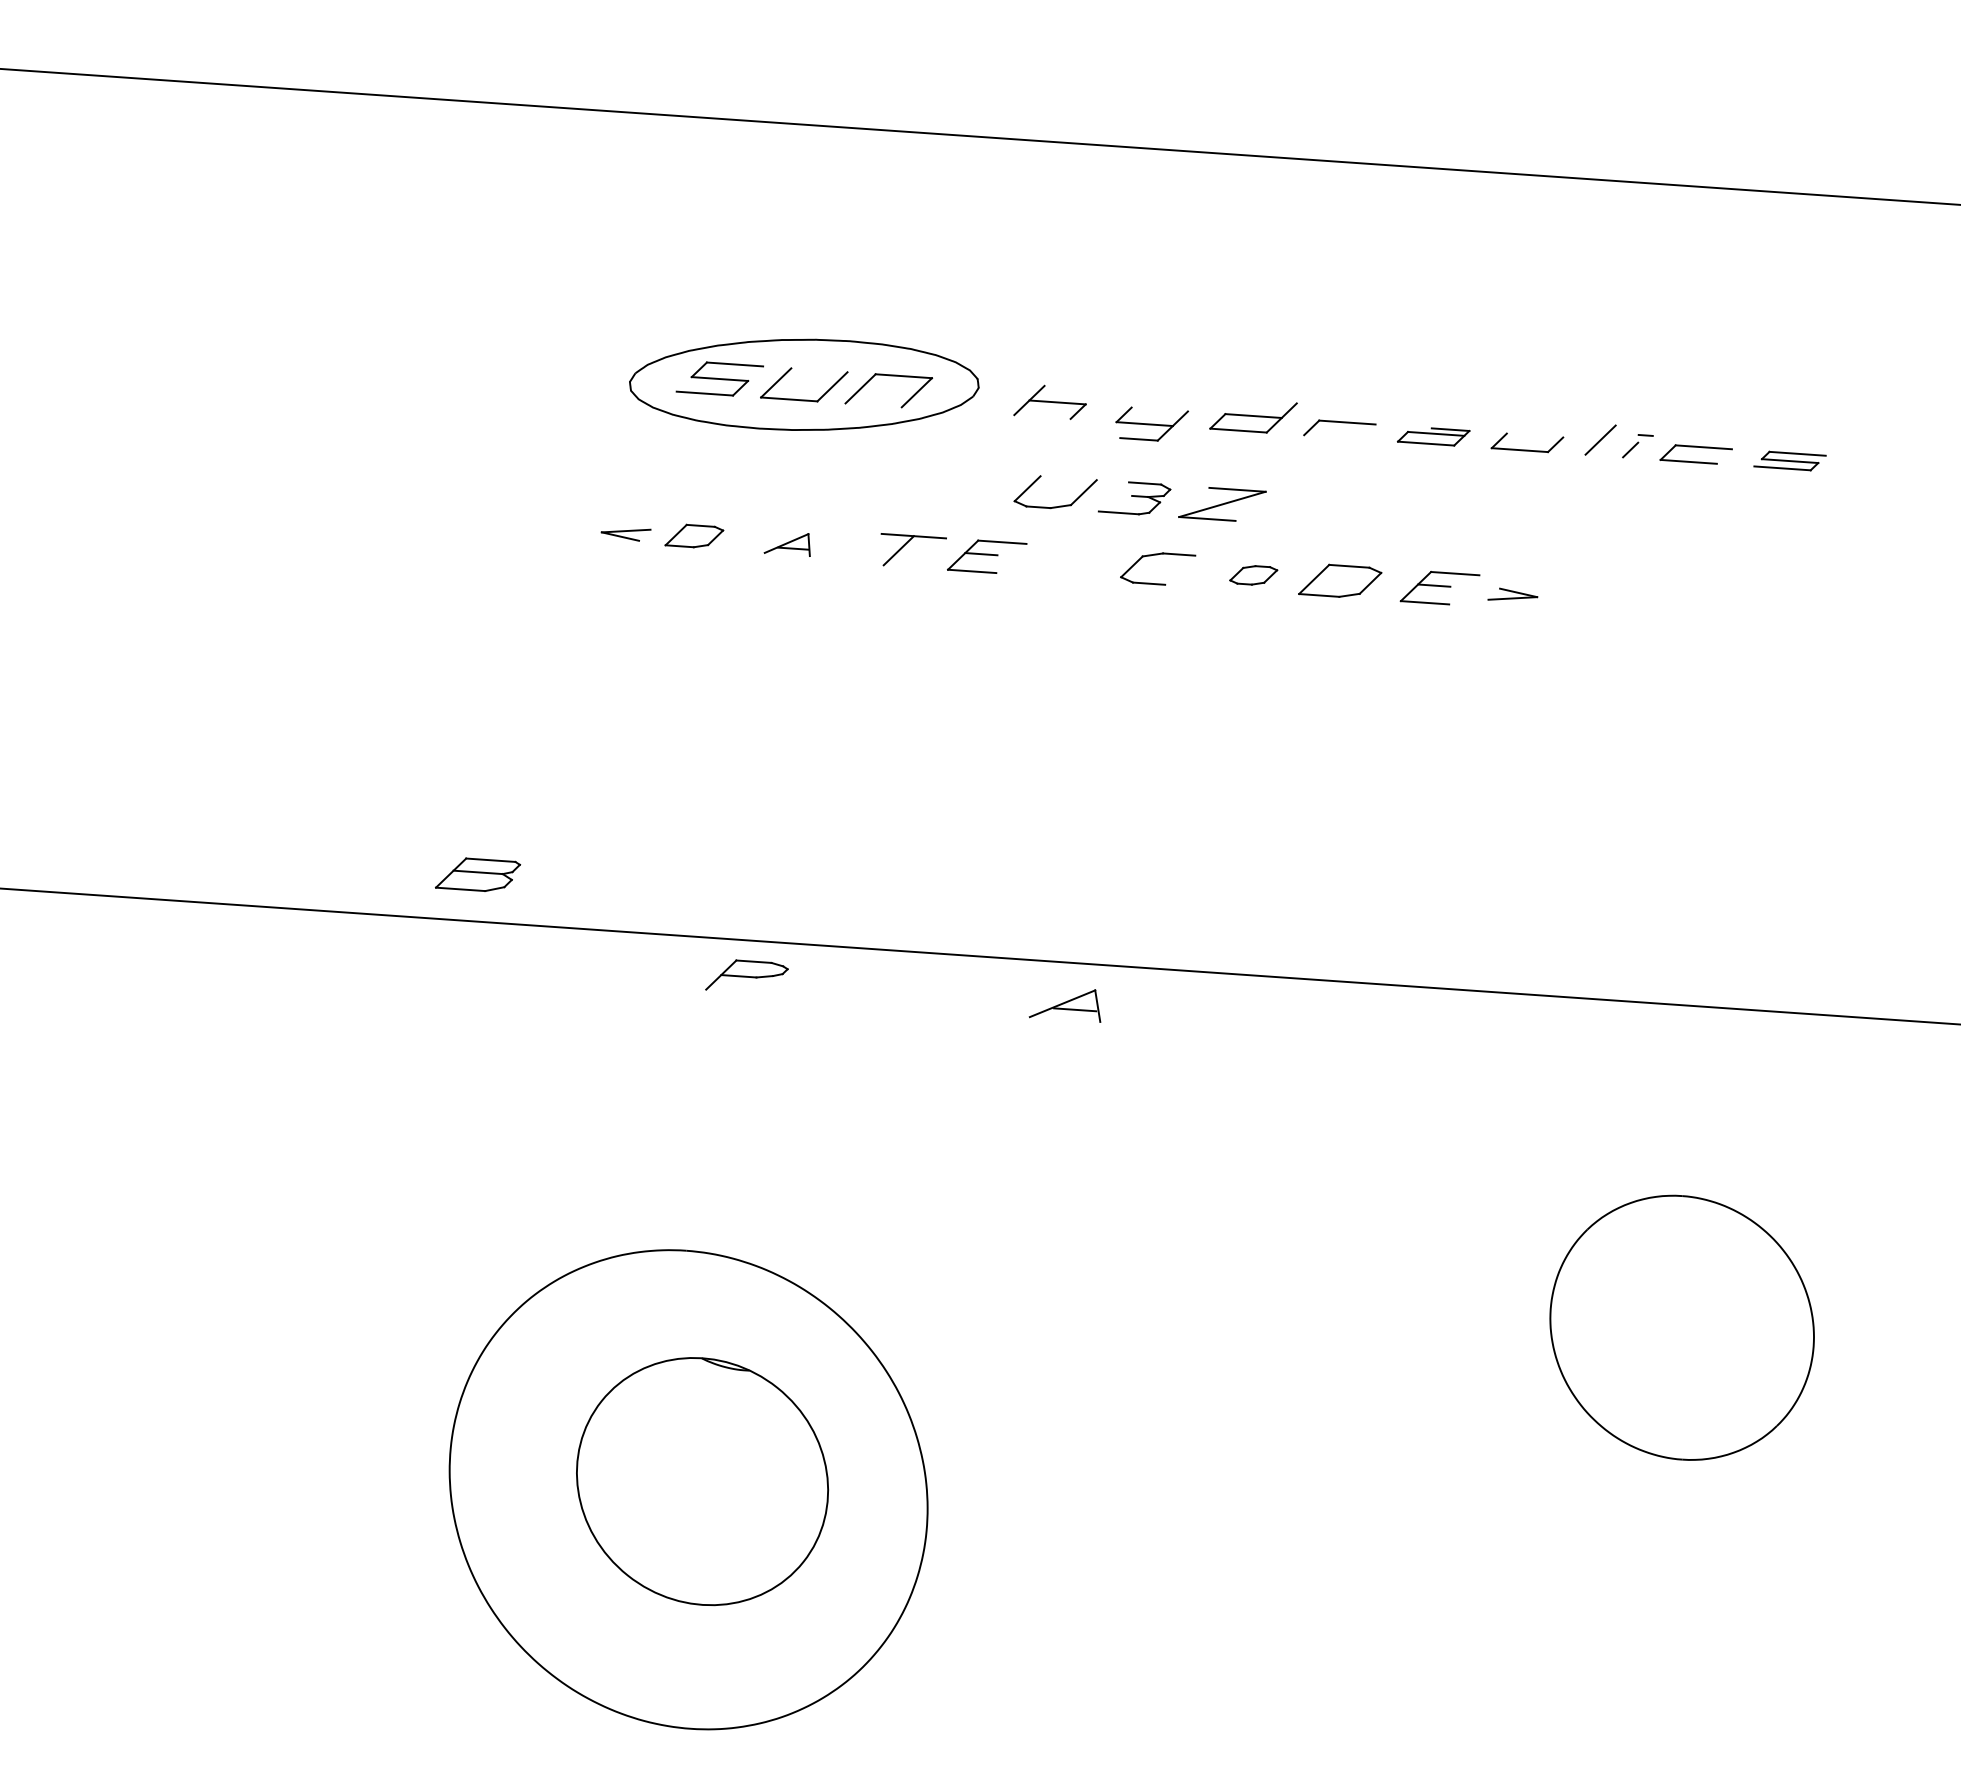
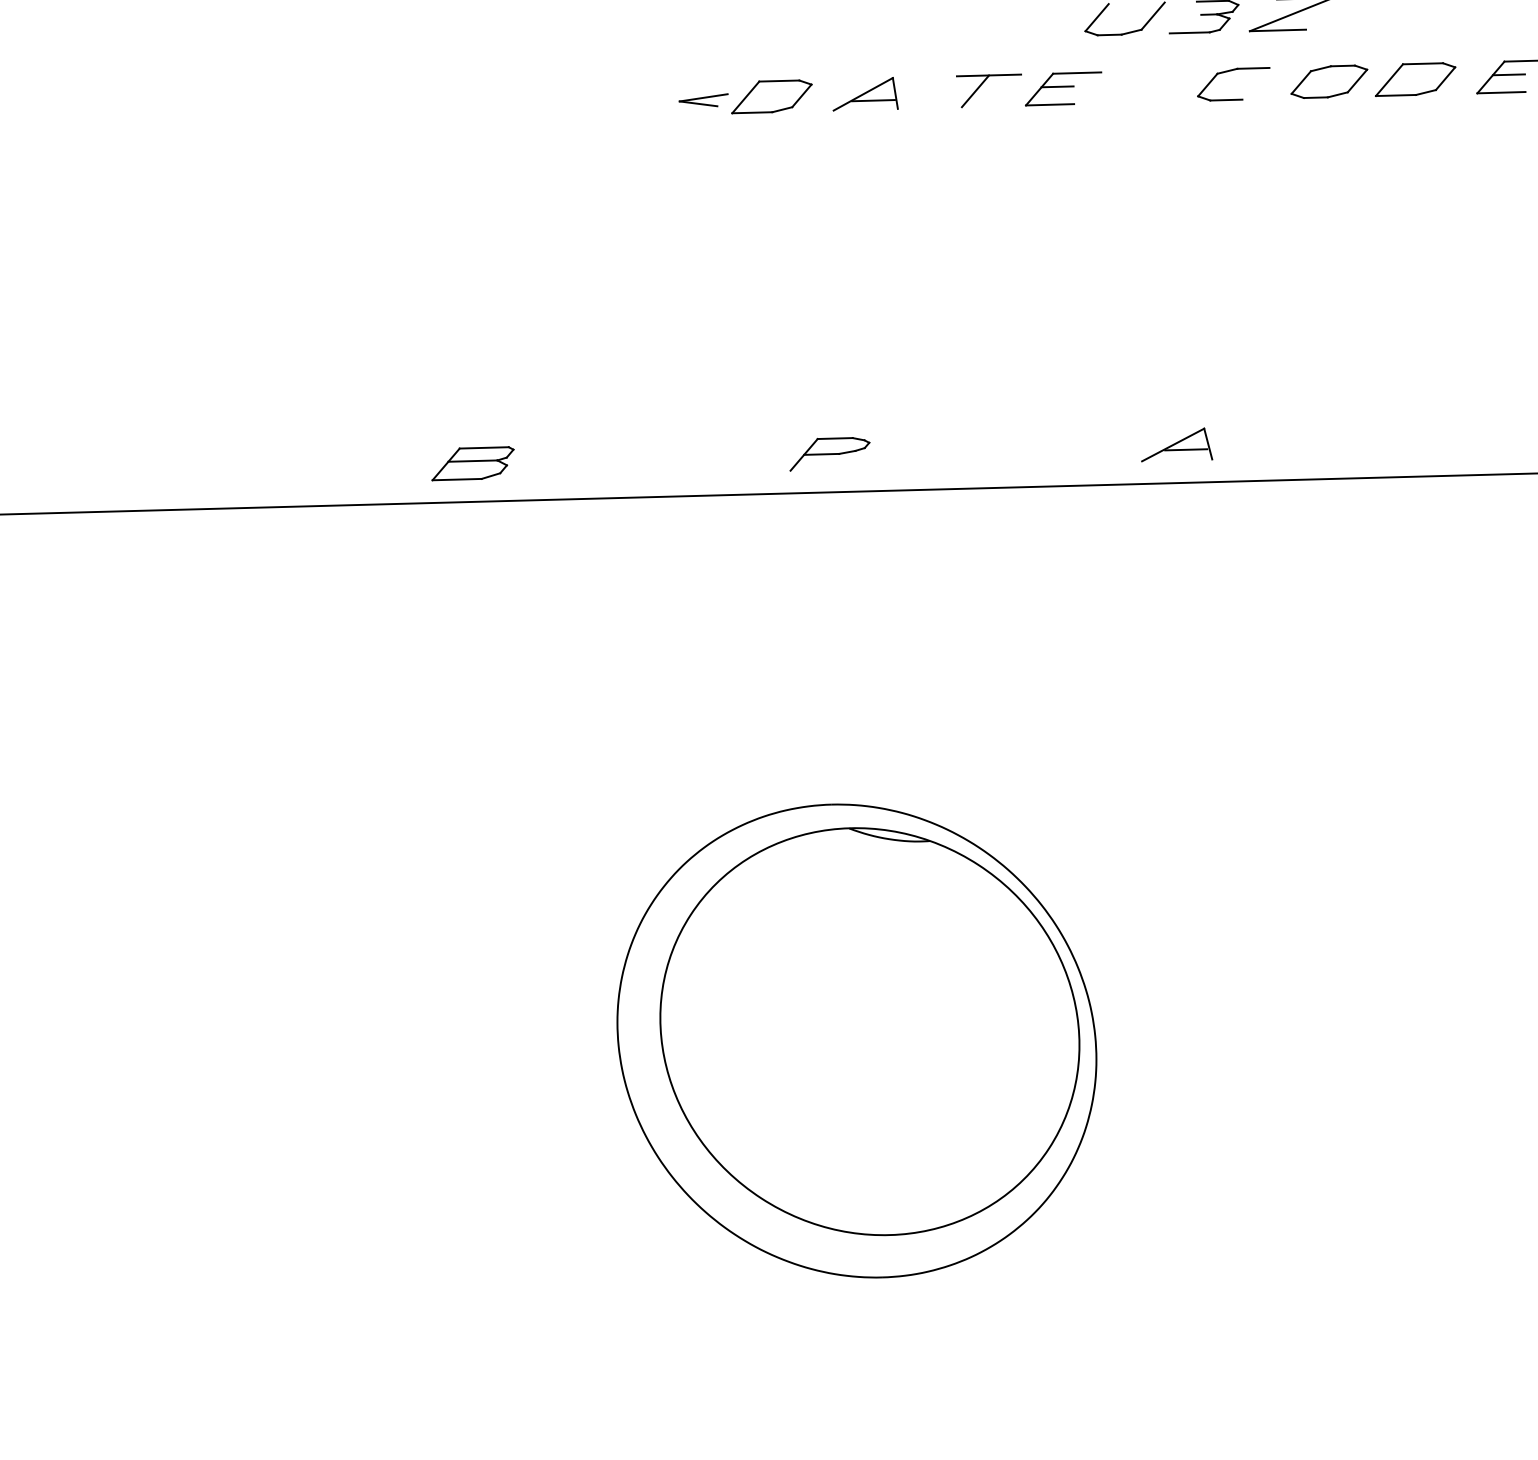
part: (694, 535) -> (771, 95), size x1.43
part: (787, 544) -> (864, 95), size x1.43
part: (1253, 575) -> (1328, 82), size x1.67
part: (478, 874) -> (473, 463), moved
part: (746, 974) -> (829, 451), moved
part: (1064, 1005) -> (1175, 446), moved
part: (702, 1481) -> (869, 1031), size x1.67

